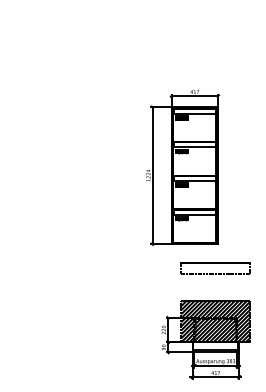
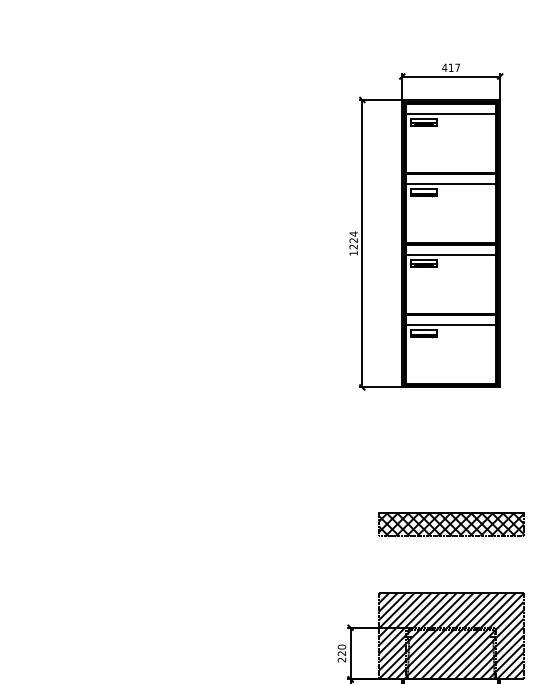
part: (182, 167) -> (425, 226), moved
hatch: (215, 268) -> (450, 524), added

